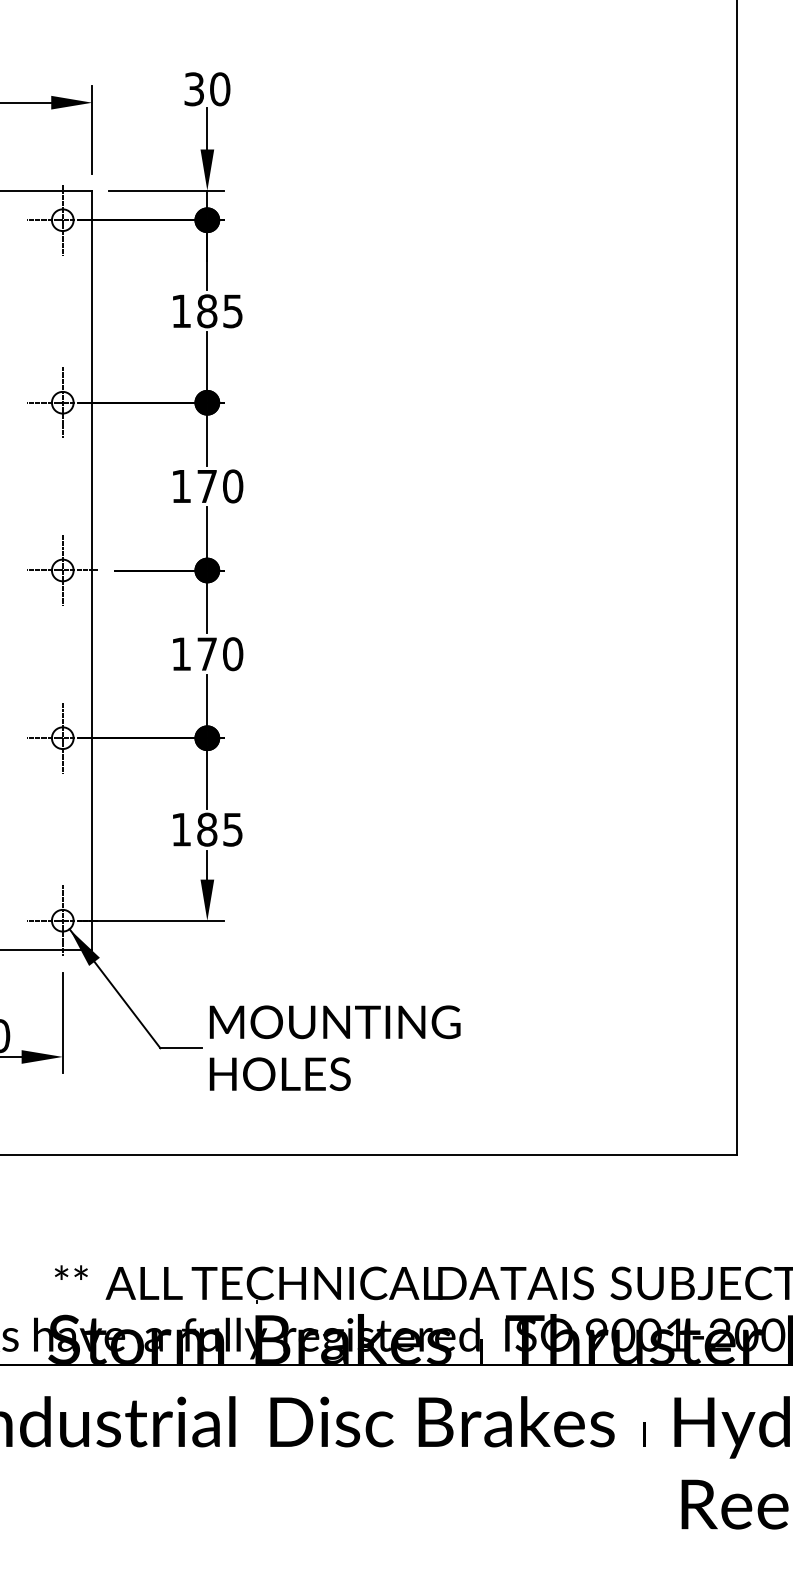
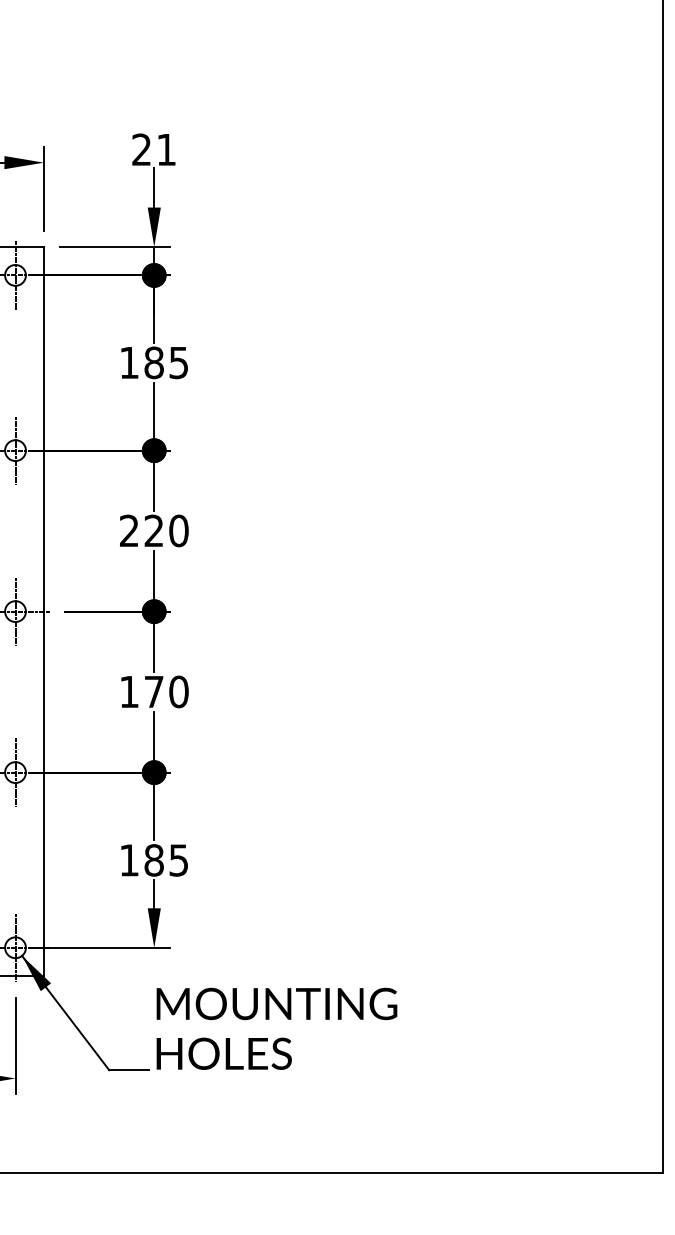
text: (207, 89) -> (154, 149), 30 -> 21
text: (193, 485) -> (140, 530), 170 -> 220
text: (334, 1047) -> (276, 1028), moved

